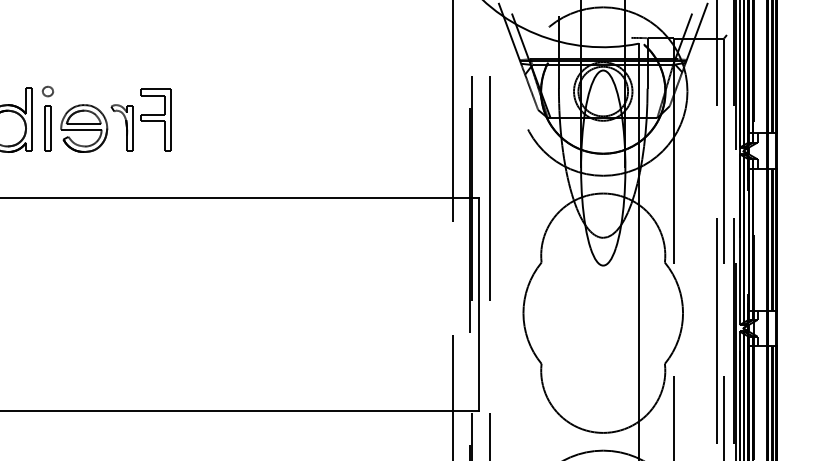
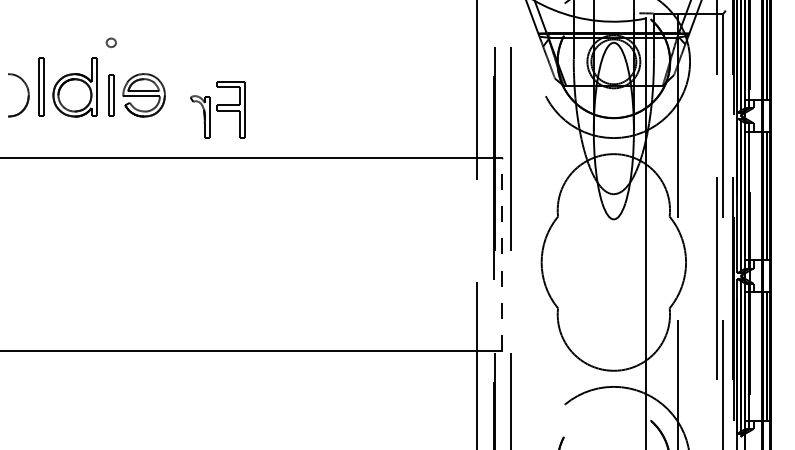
part: (47, 91) -> (110, 42), moved
part: (140, 119) -> (217, 109), moved
line: (479, 303) -> (501, 253), solid -> dashed

